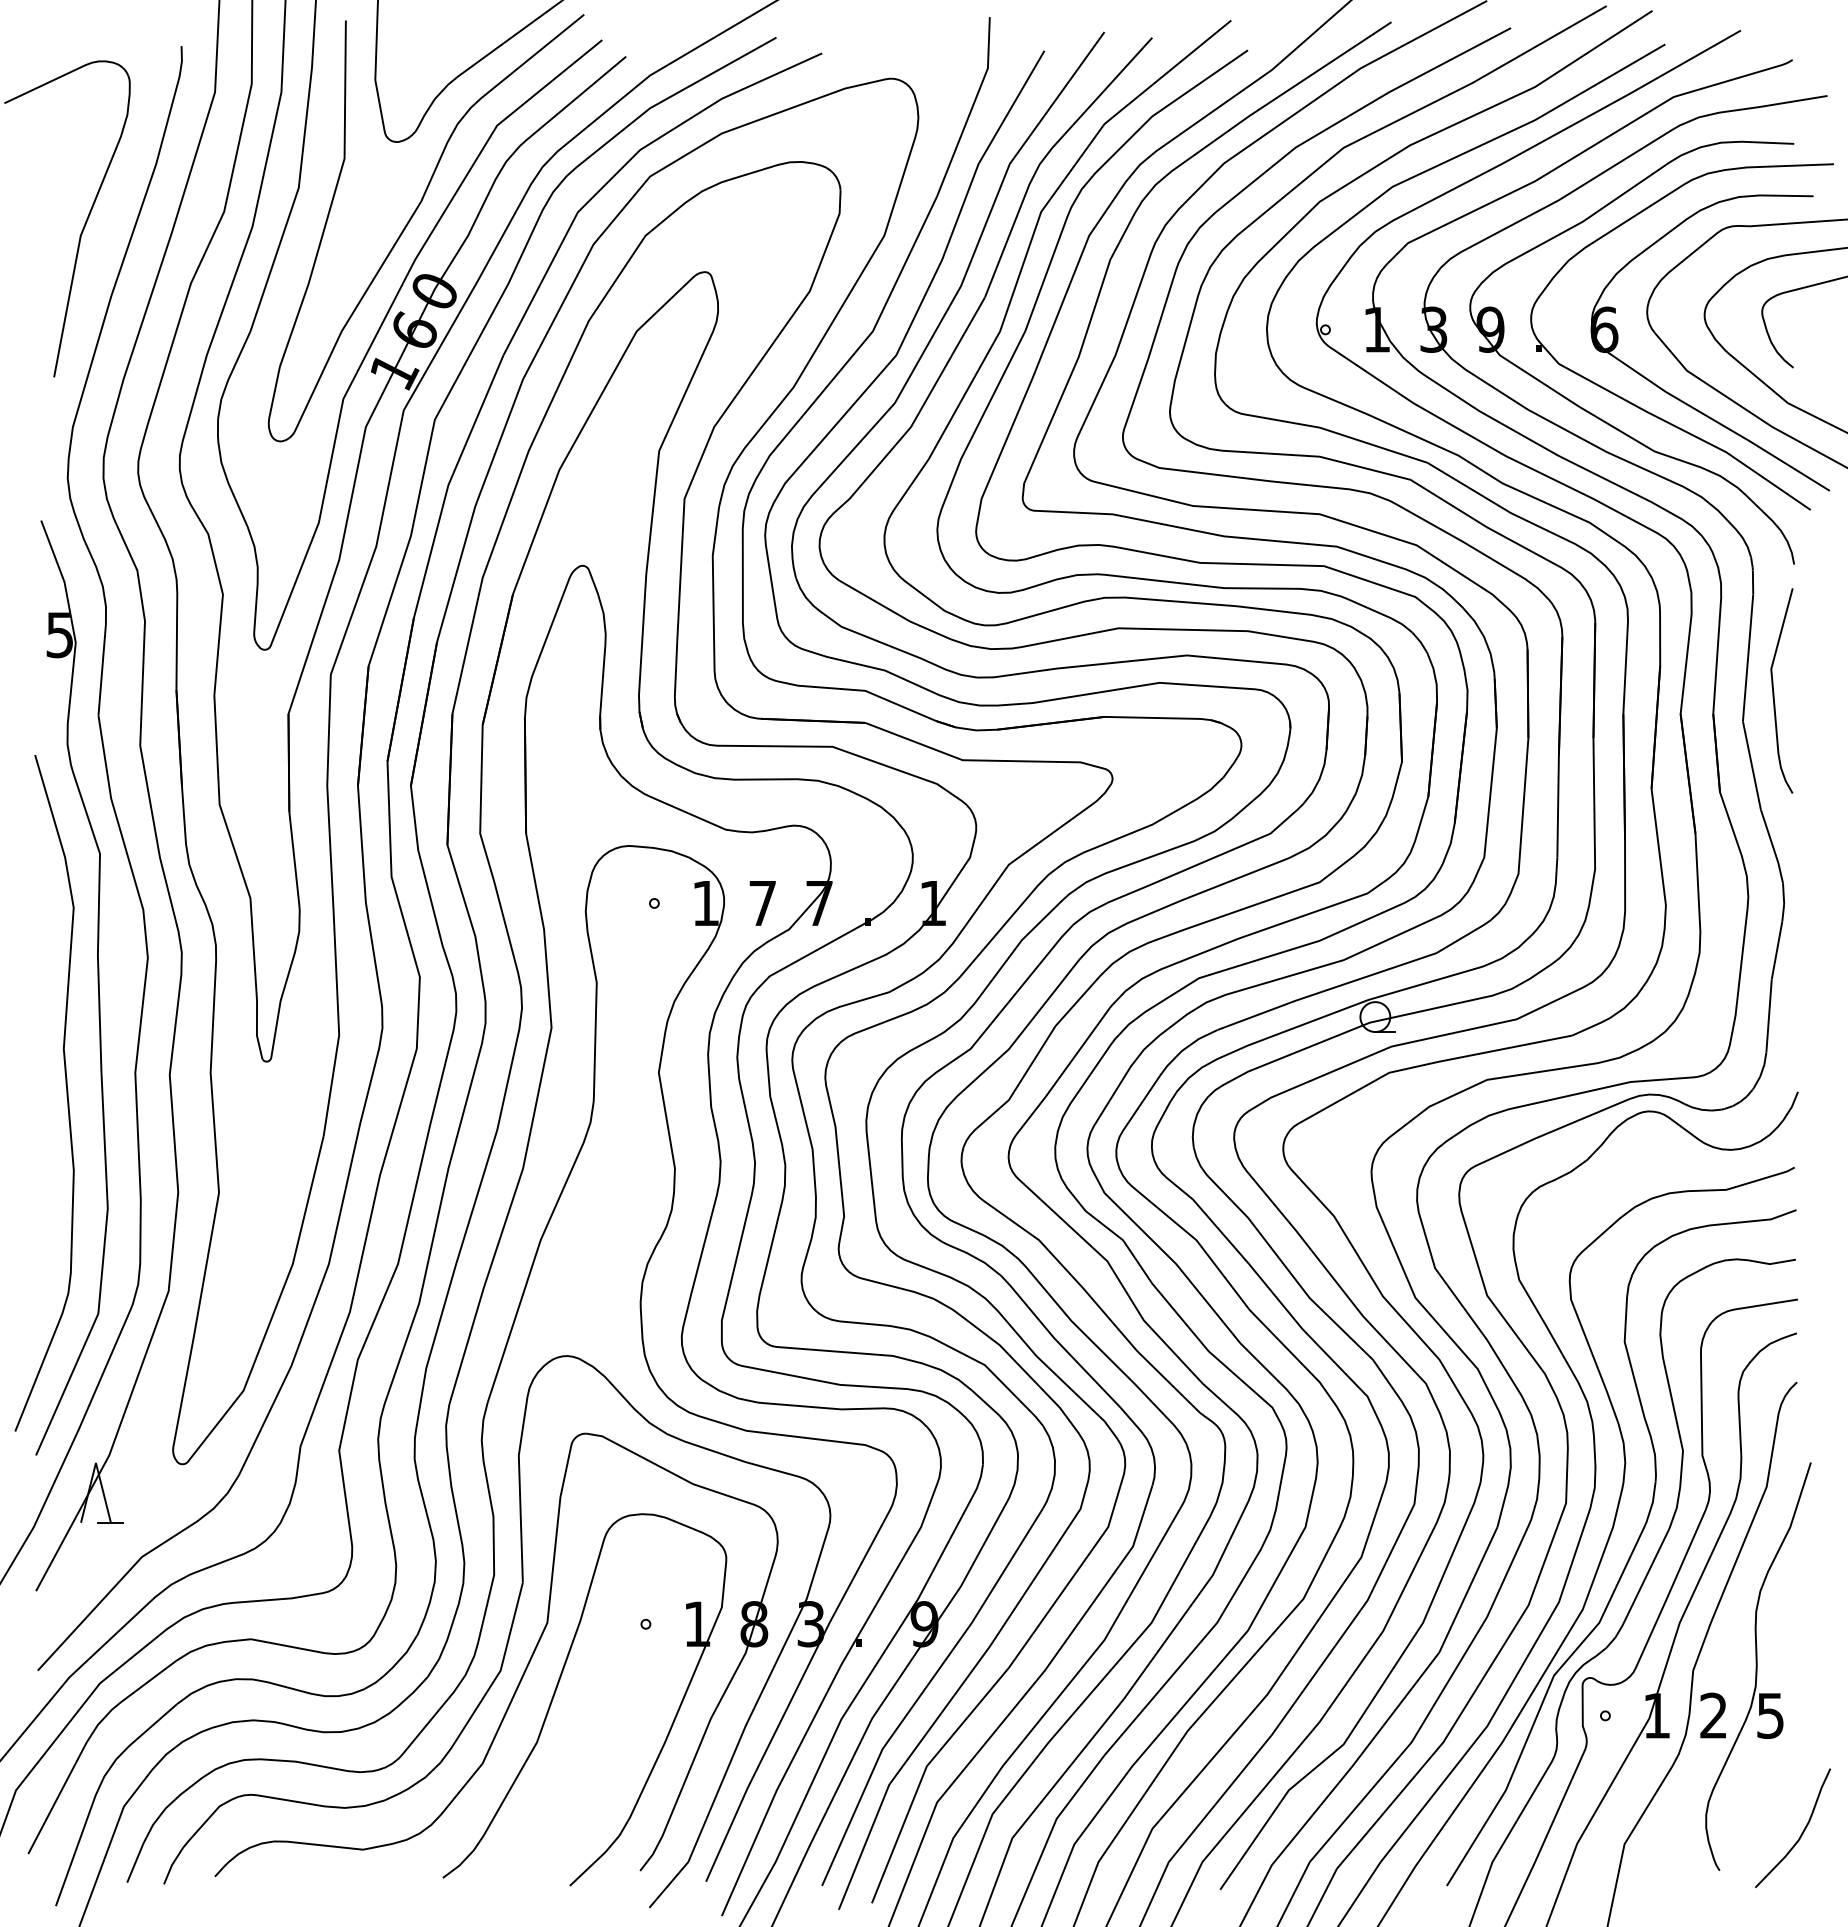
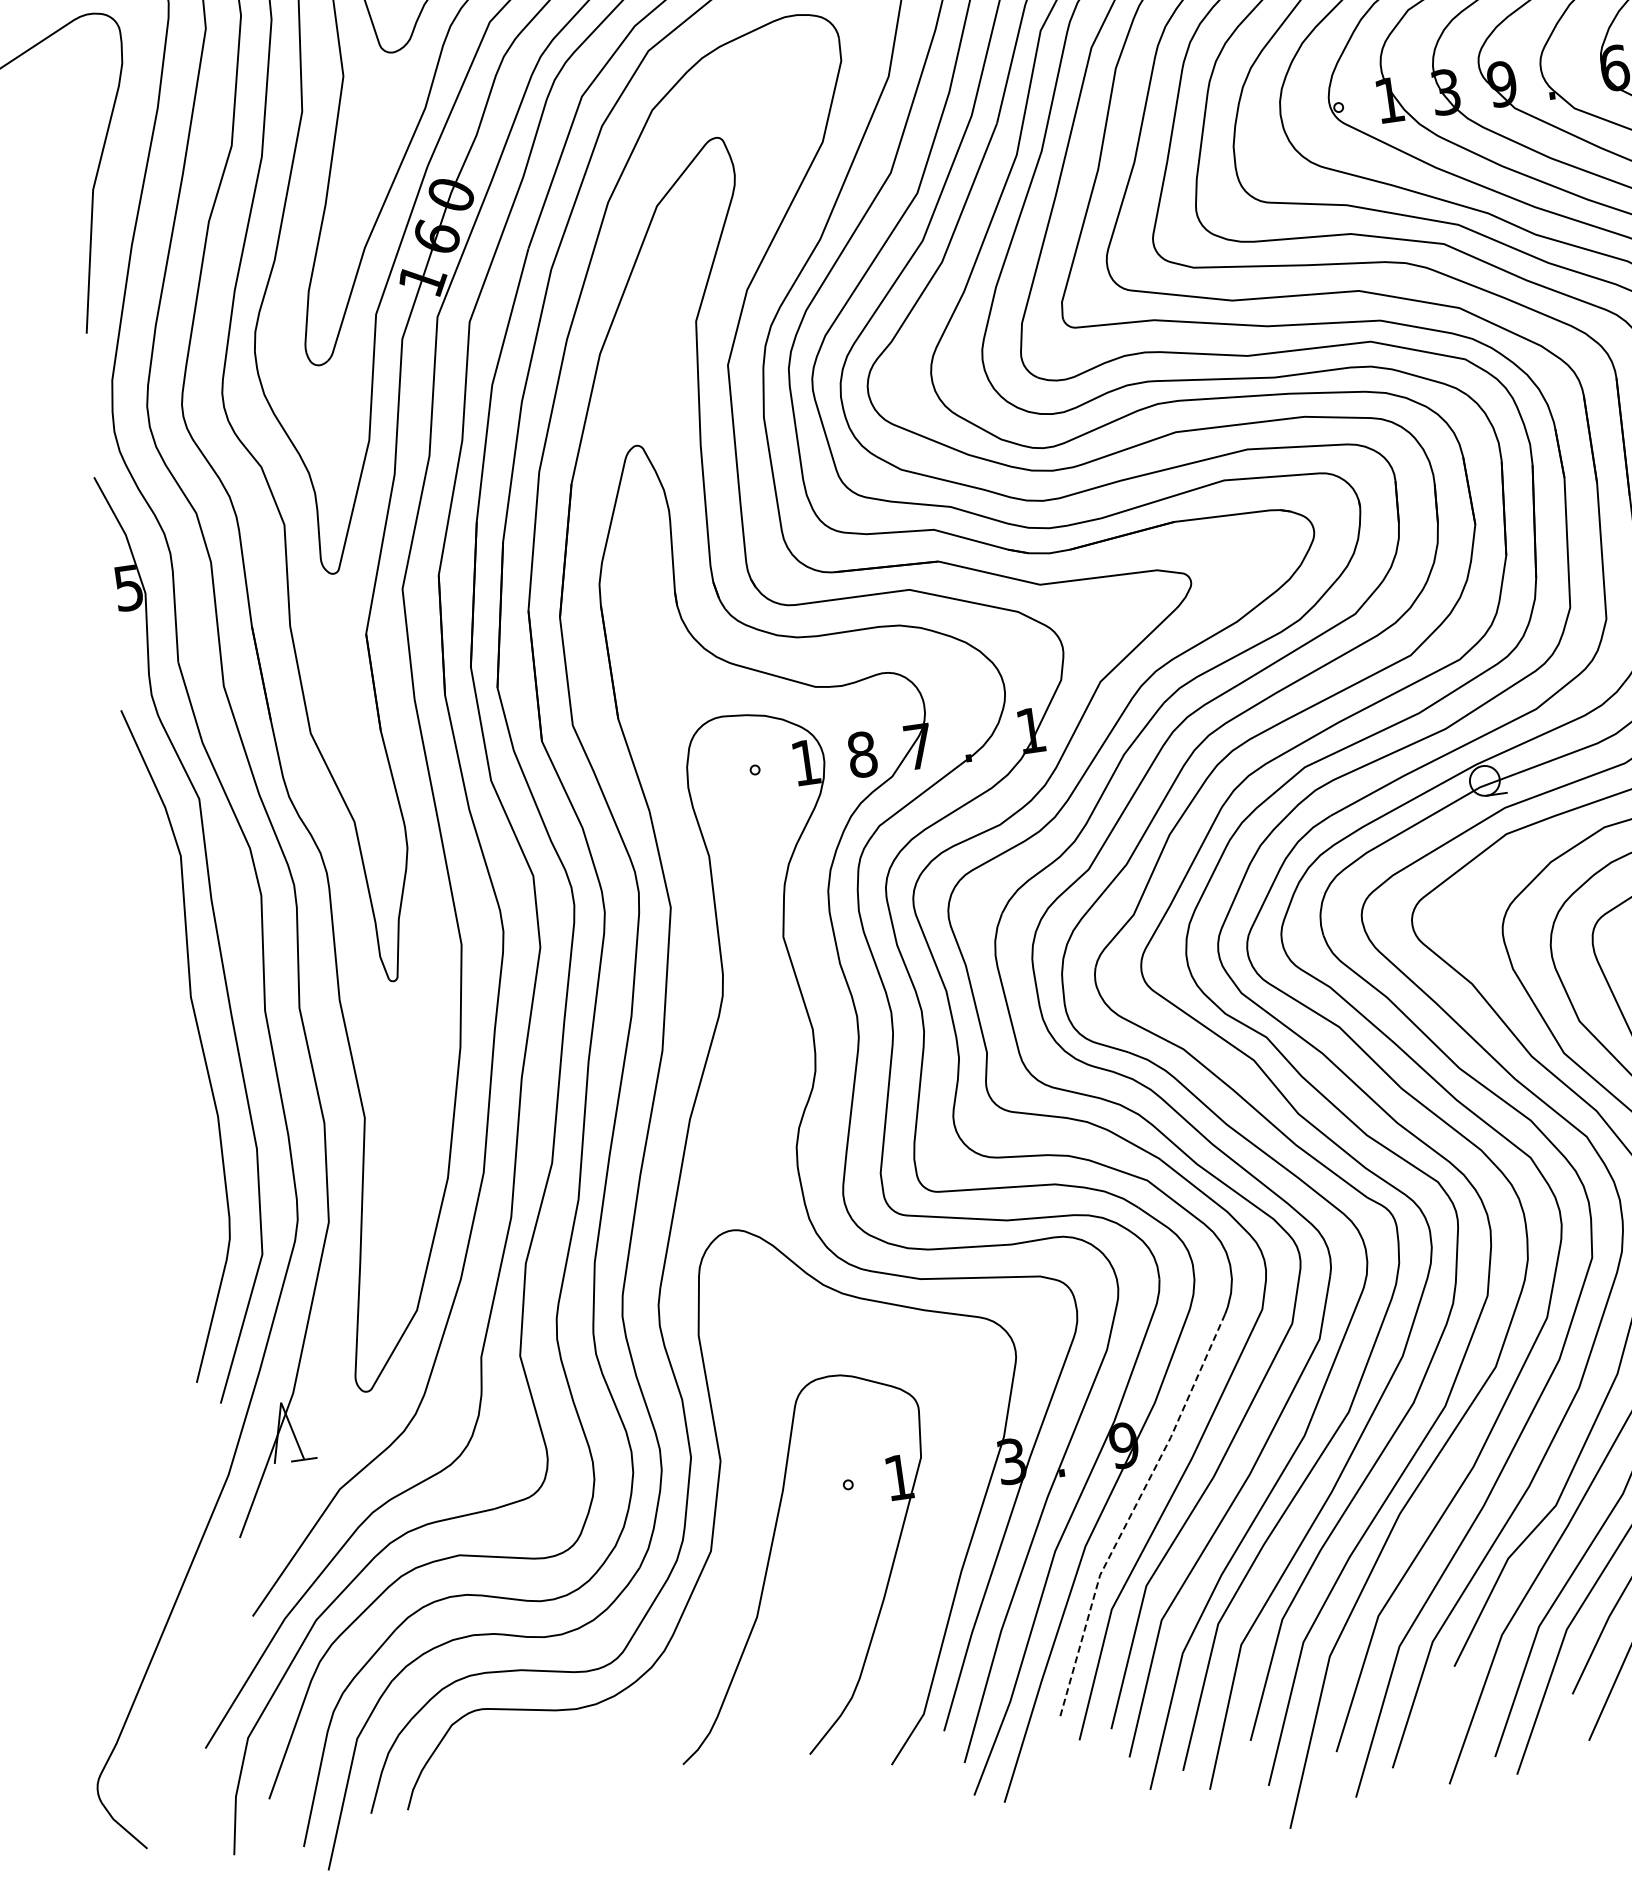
text: (762, 903) -> (862, 754), 7 -> 8
part: (524, 1669) -> (734, 1546), removed
line: (922, 1692) -> (1131, 1513), solid -> dashed

